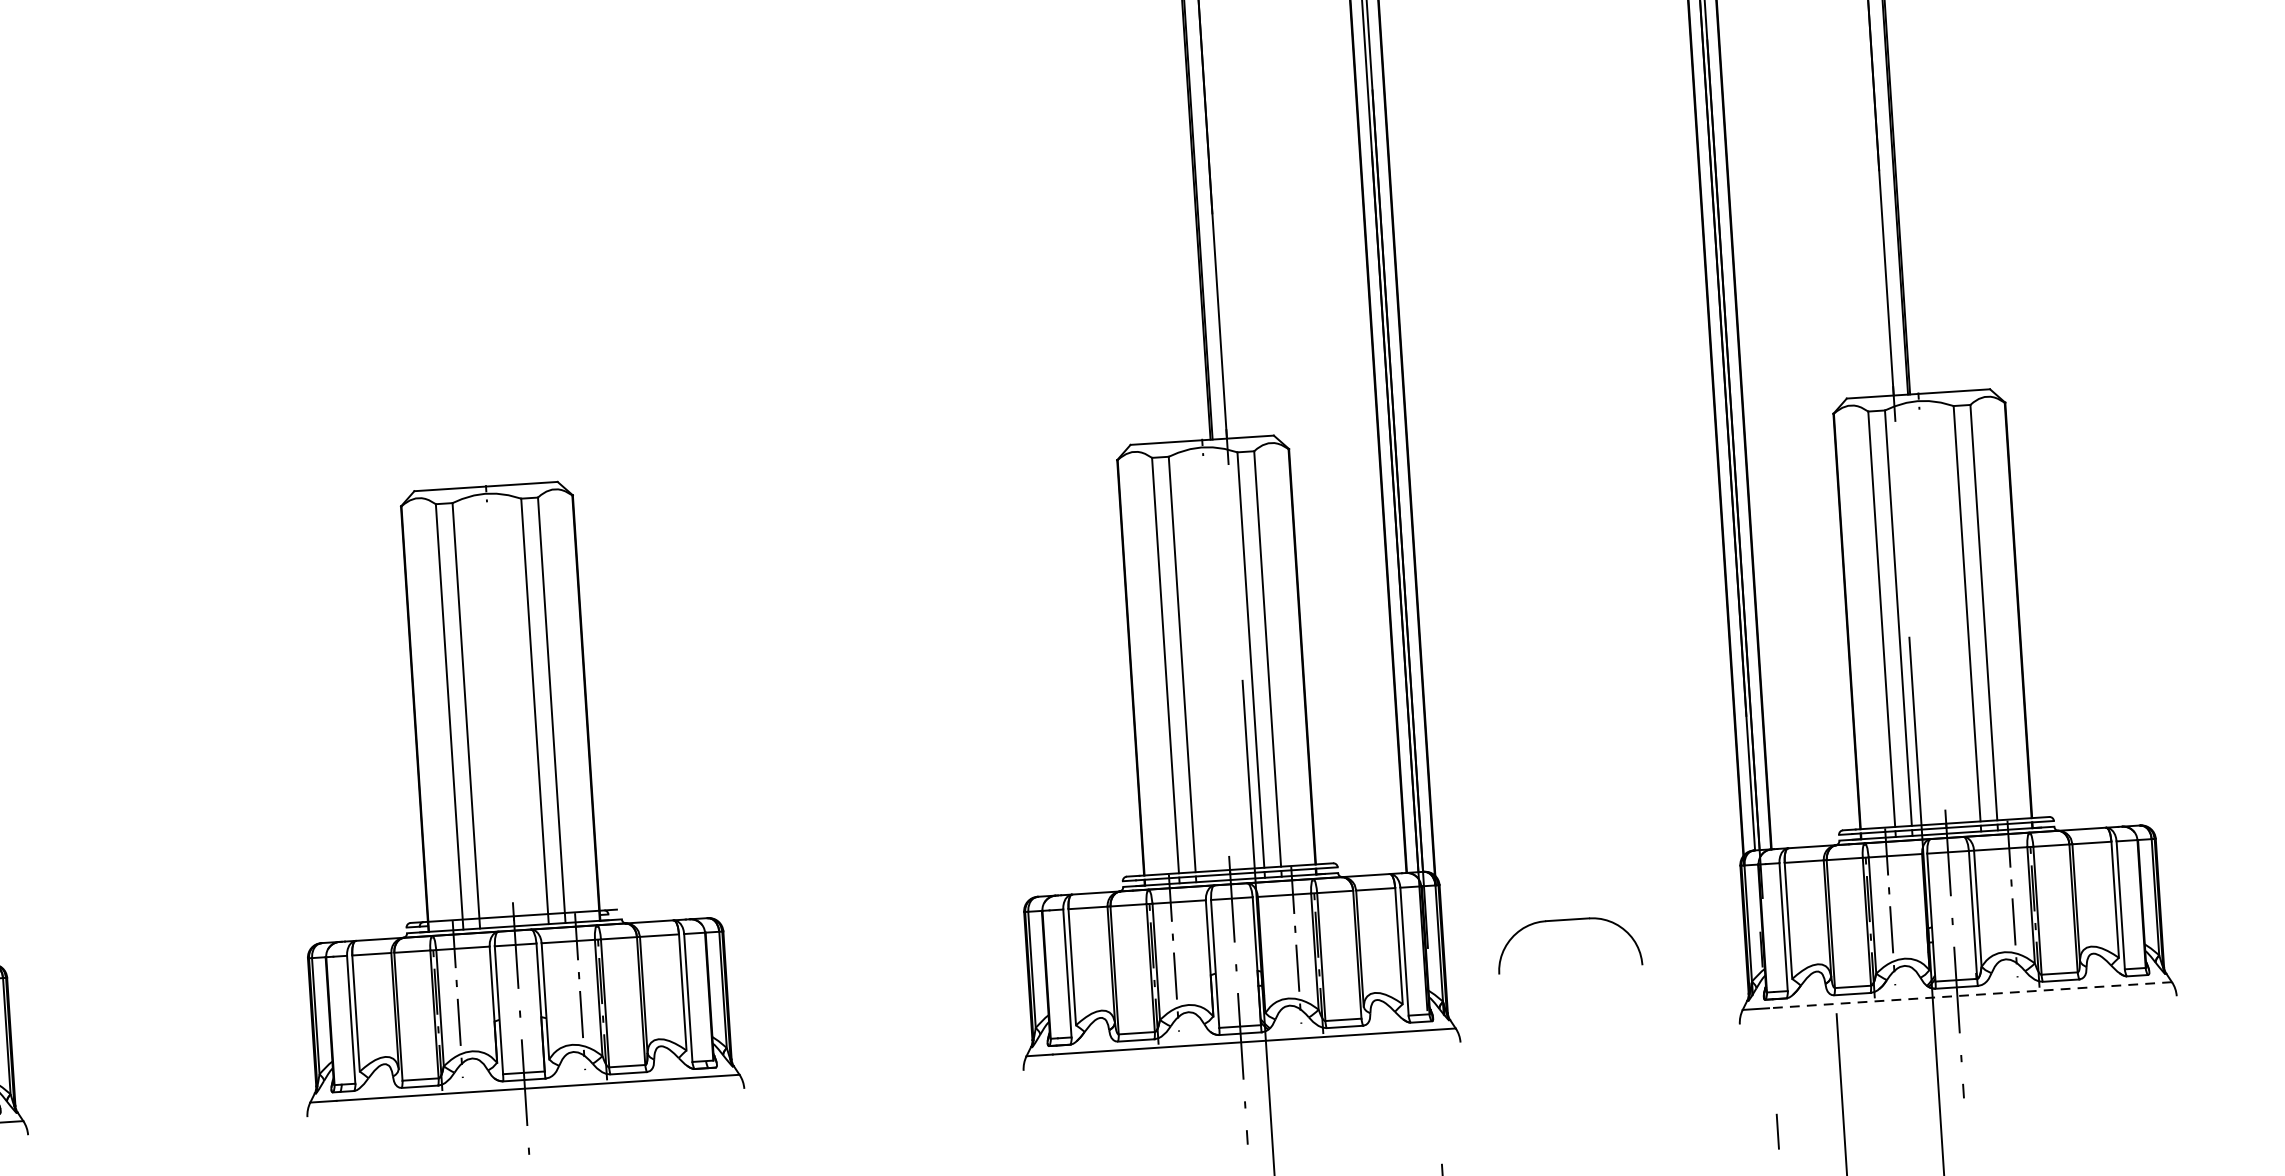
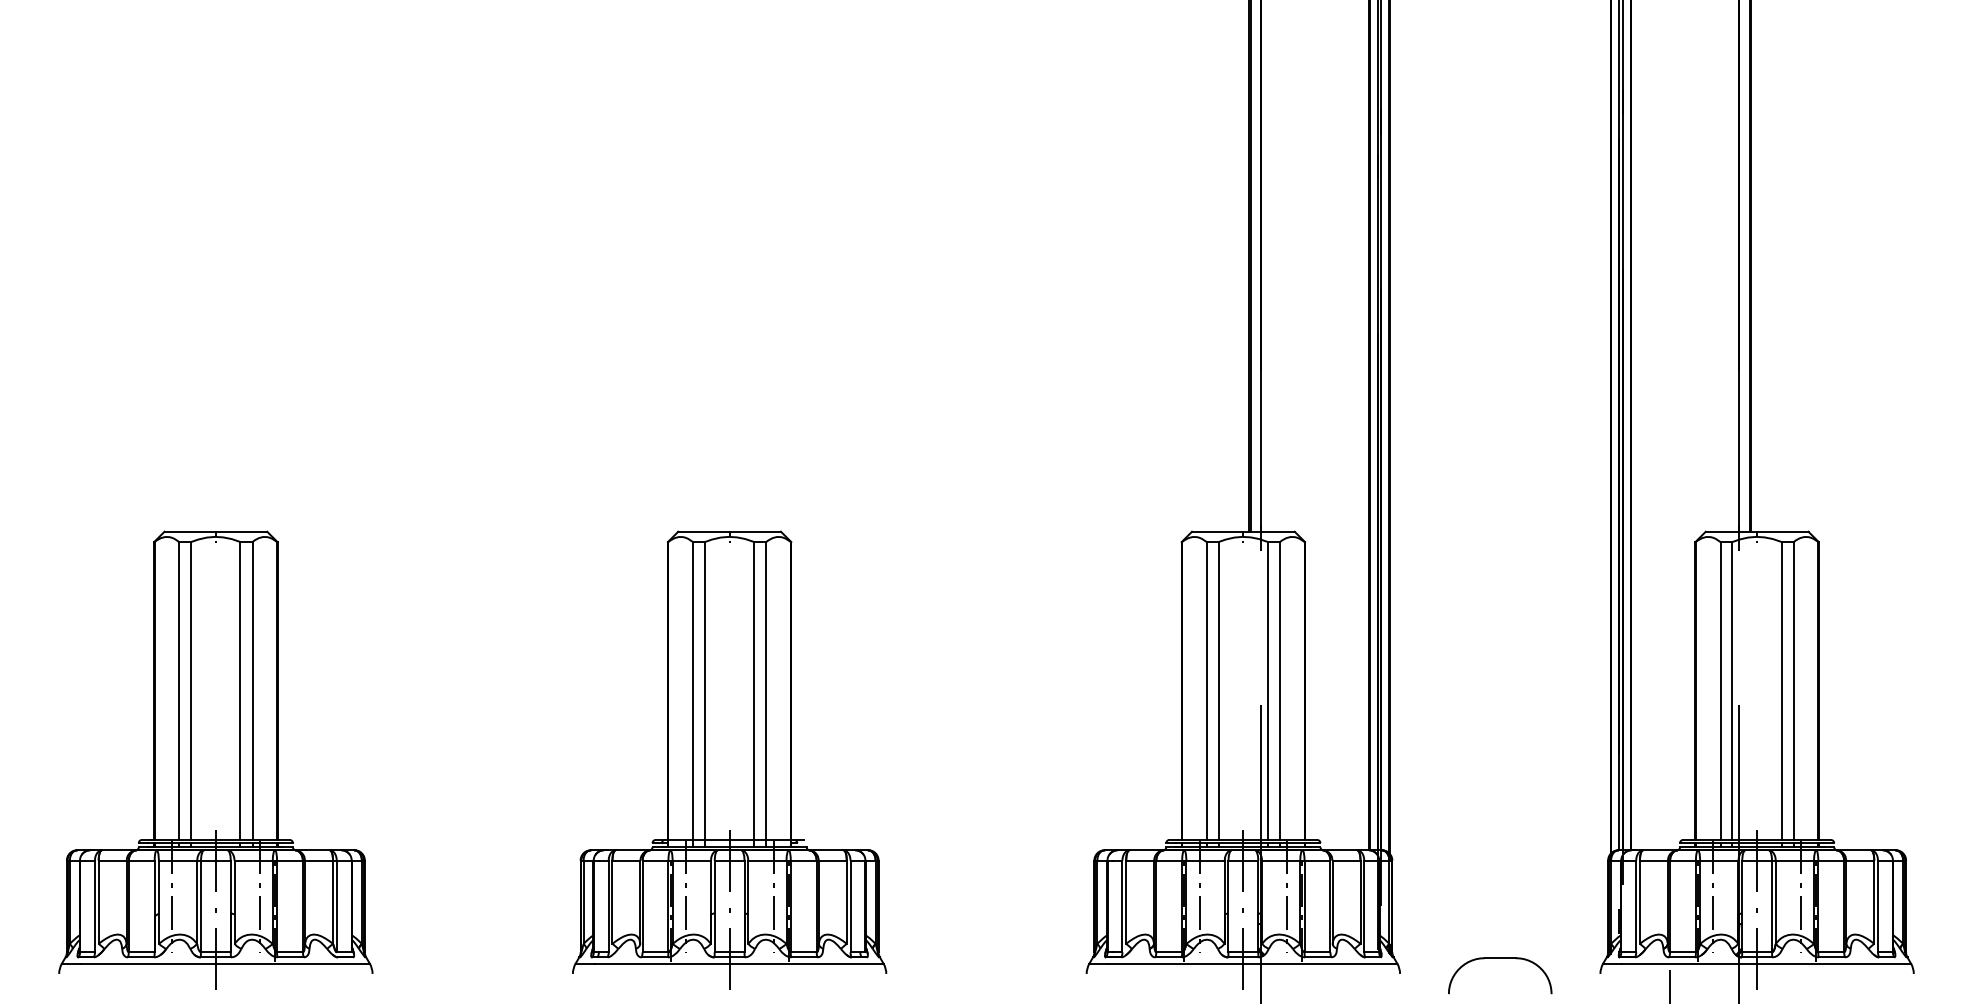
part: (1568, 920) -> (1500, 958), moved
line: (1970, 994) -> (1766, 963), dashed -> solid

